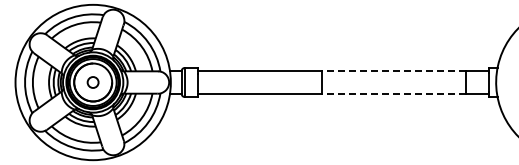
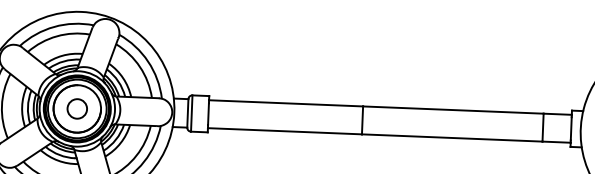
line: (393, 71) -> (453, 110), dashed -> solid
circle: (92, 82) -> (76, 108), size x1.43
line: (393, 93) -> (451, 137), dashed -> solid

